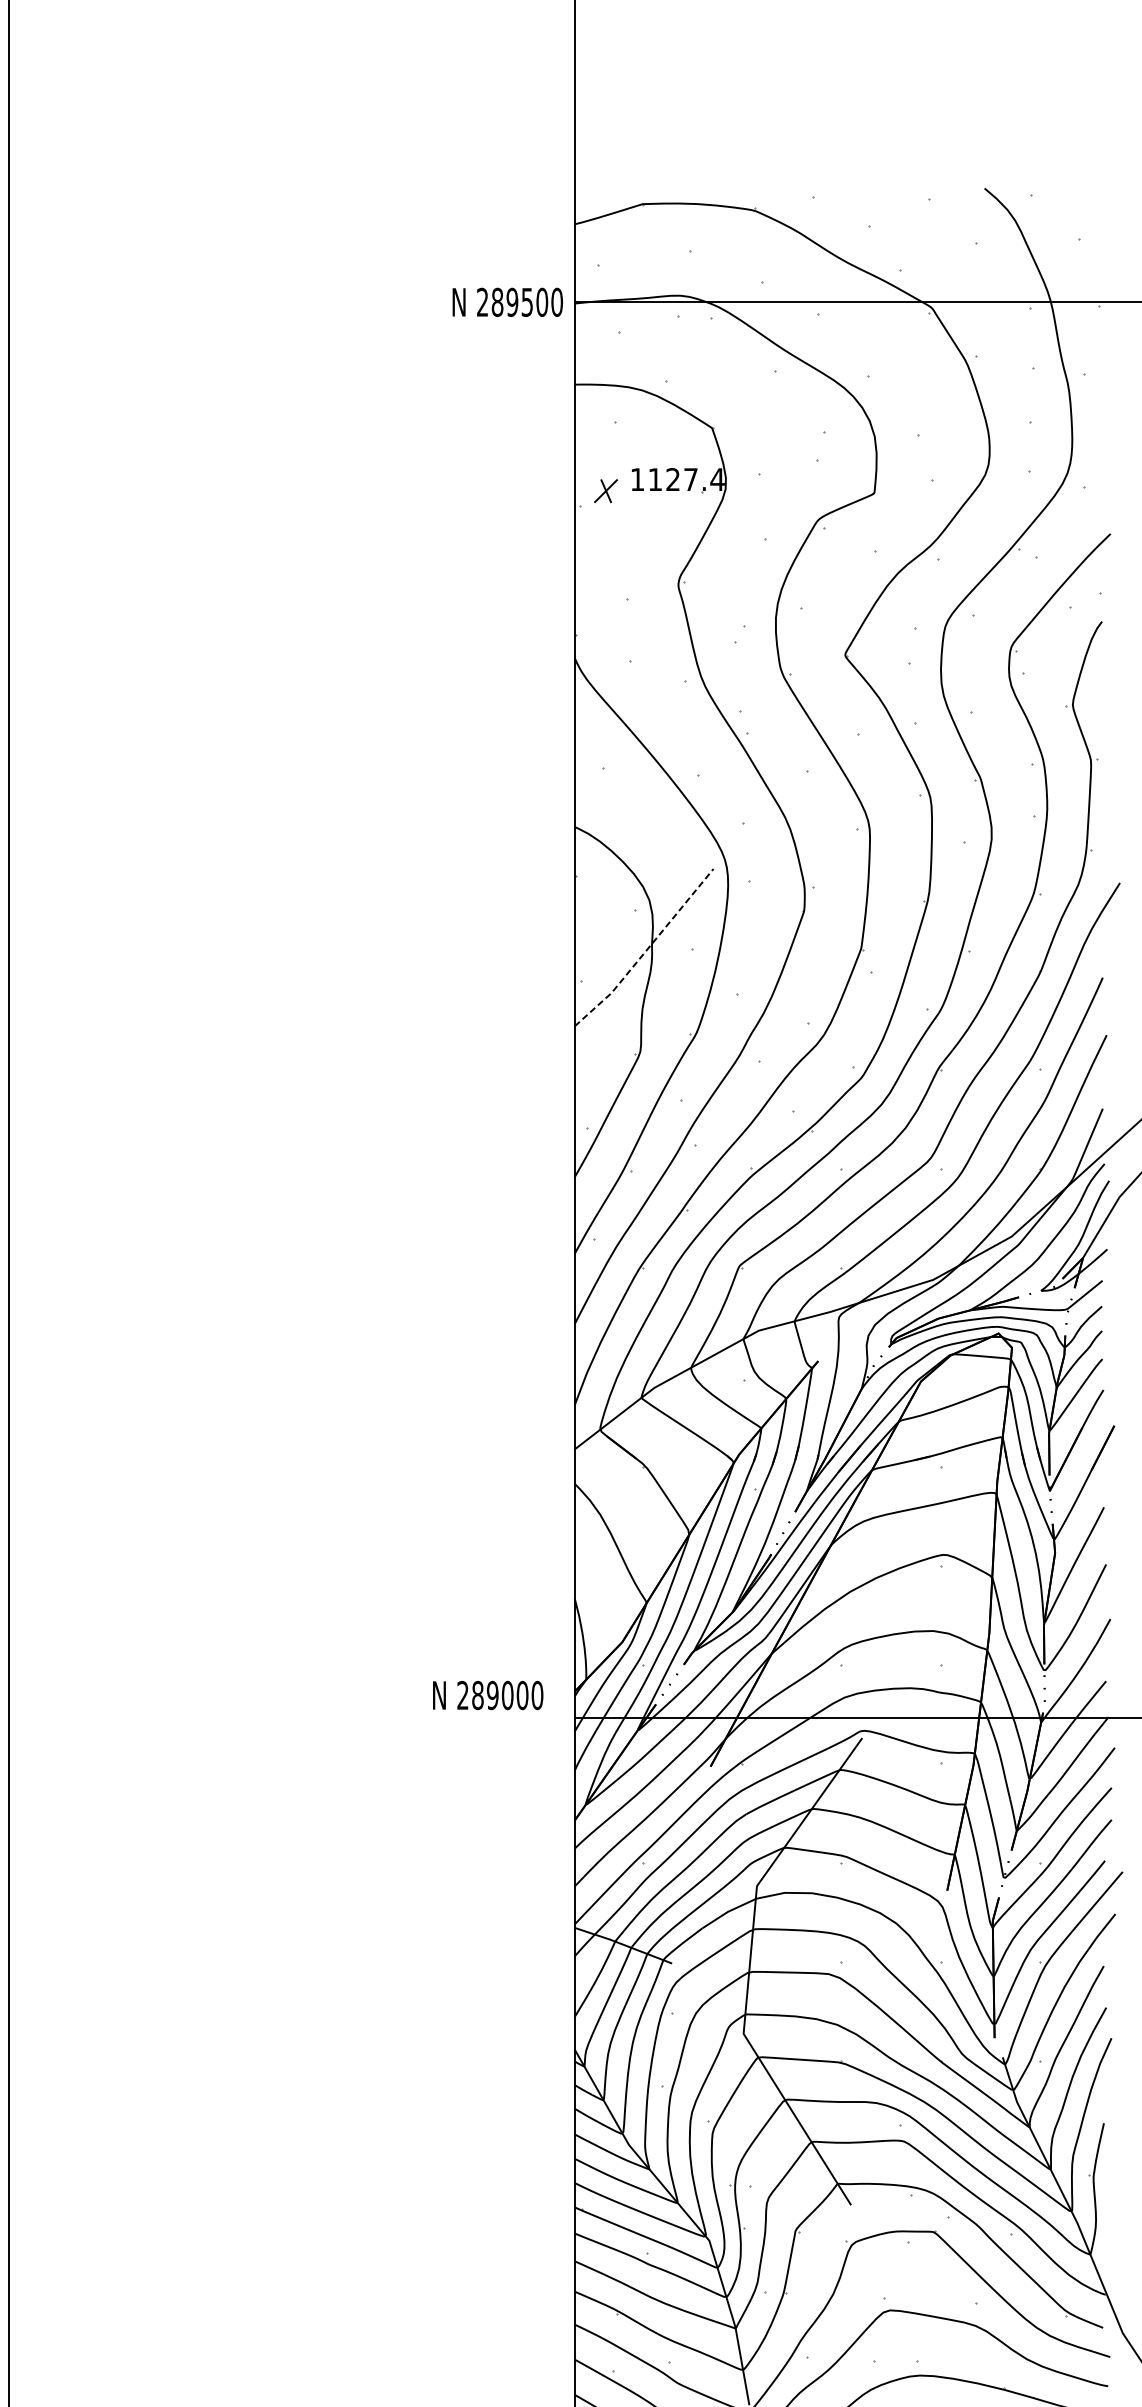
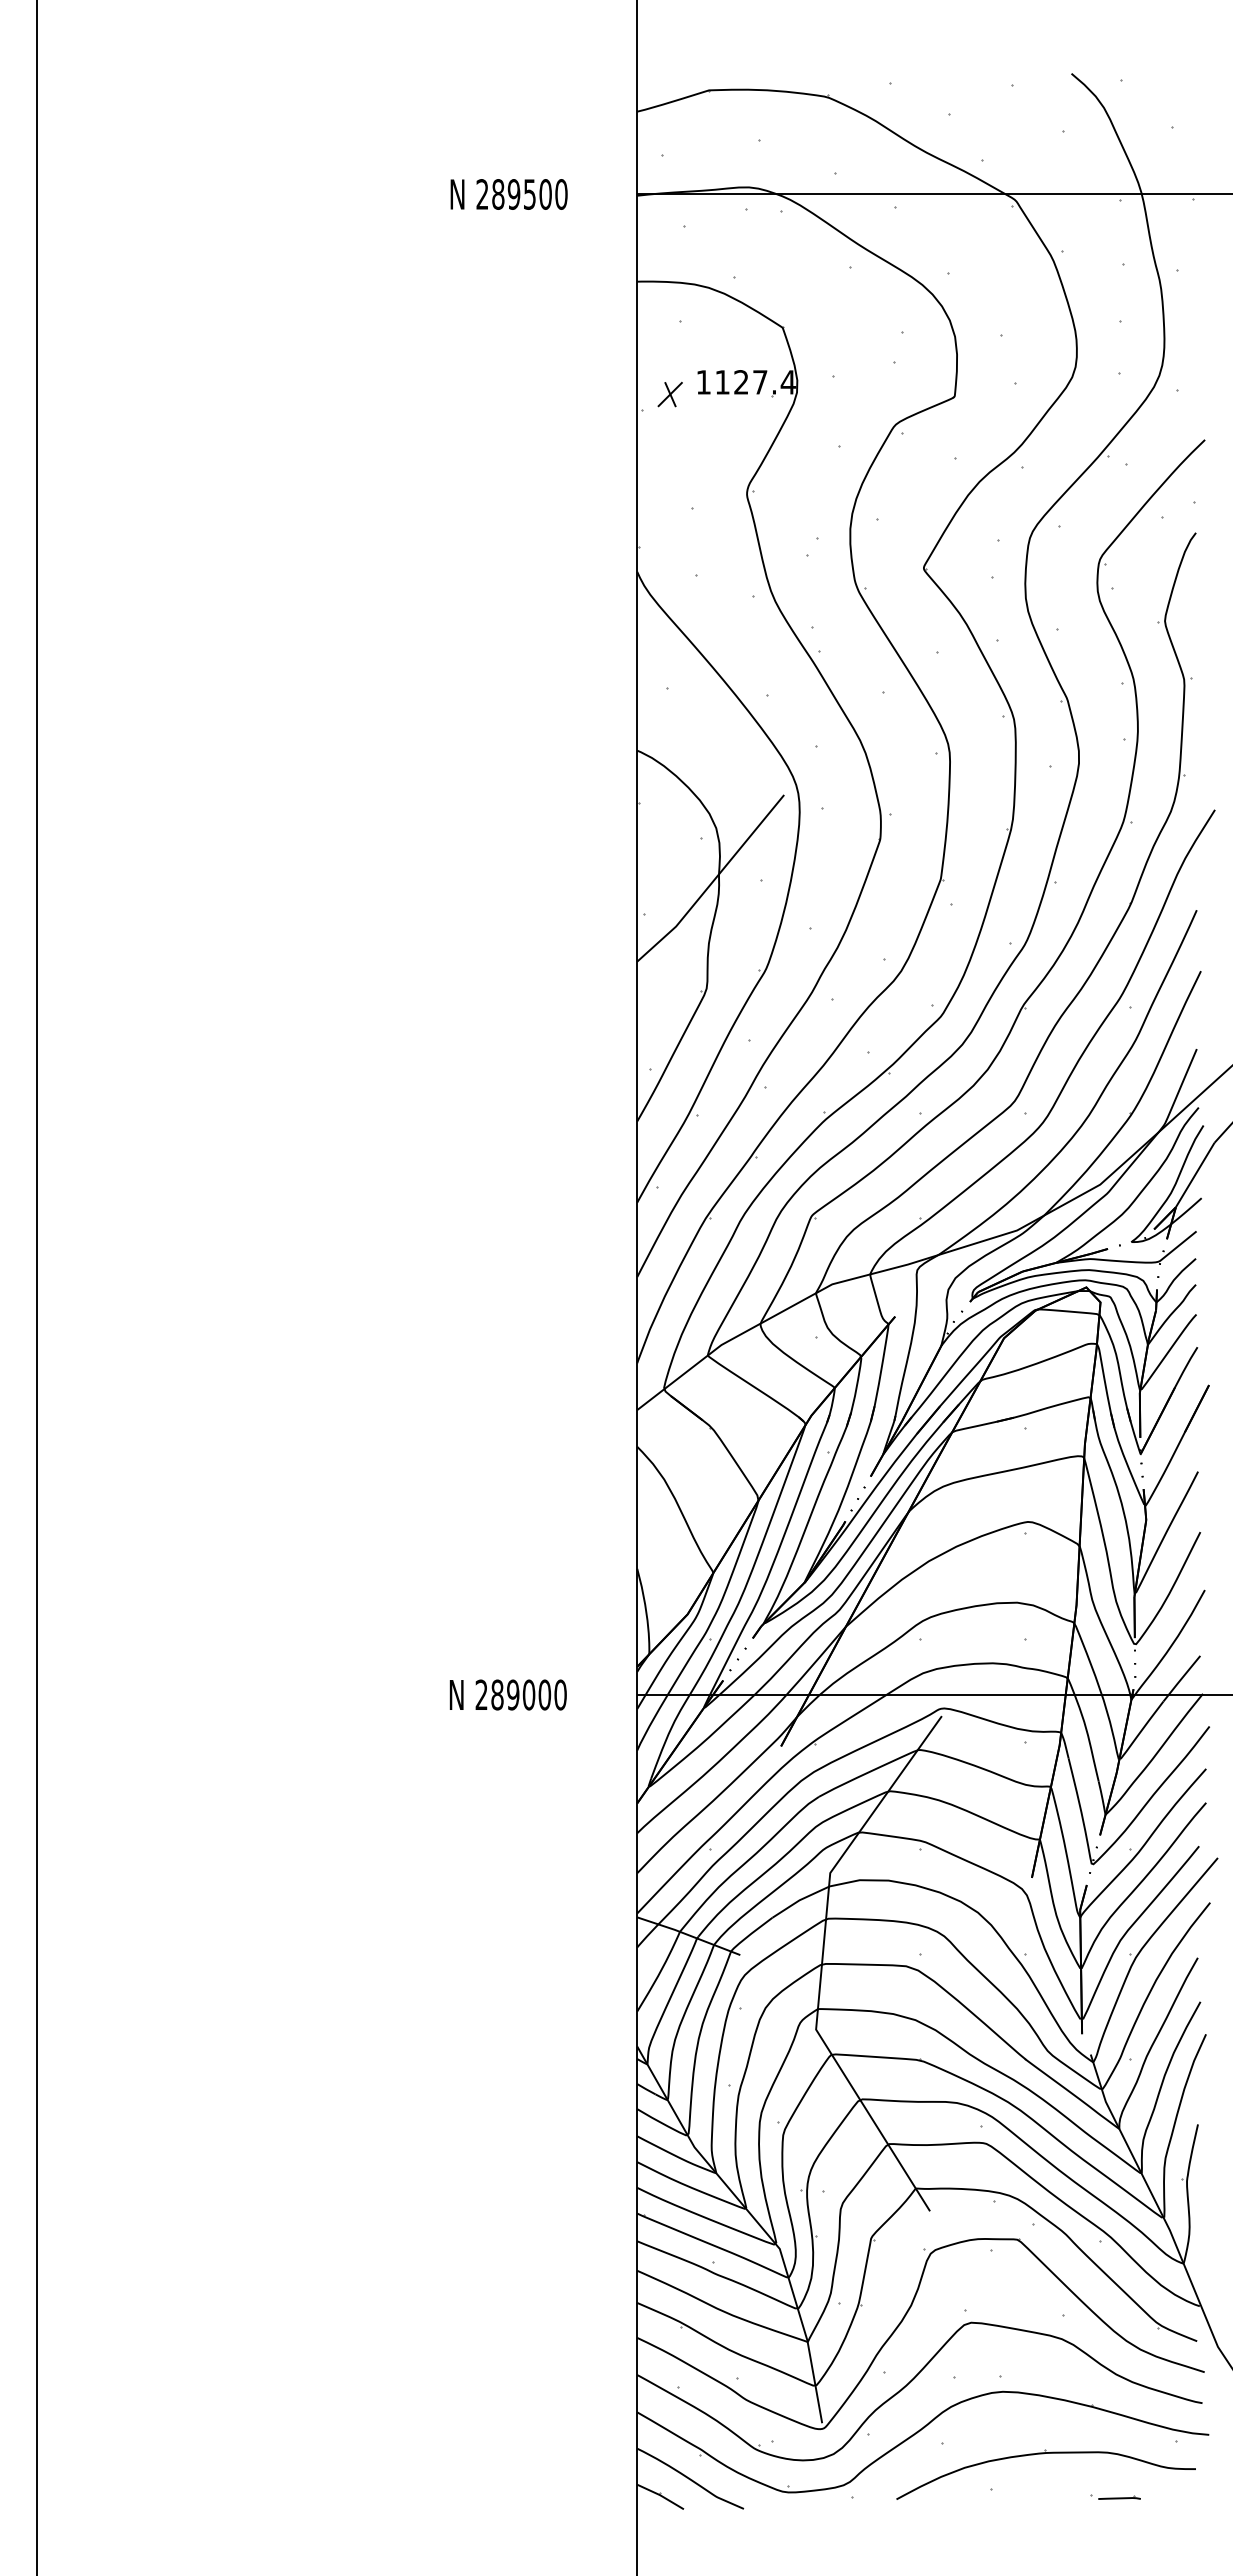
text: (507, 302) -> (508, 194), moved
line: (646, 950) -> (713, 881), dashed -> solid
text: (487, 1695) -> (507, 1694), moved

